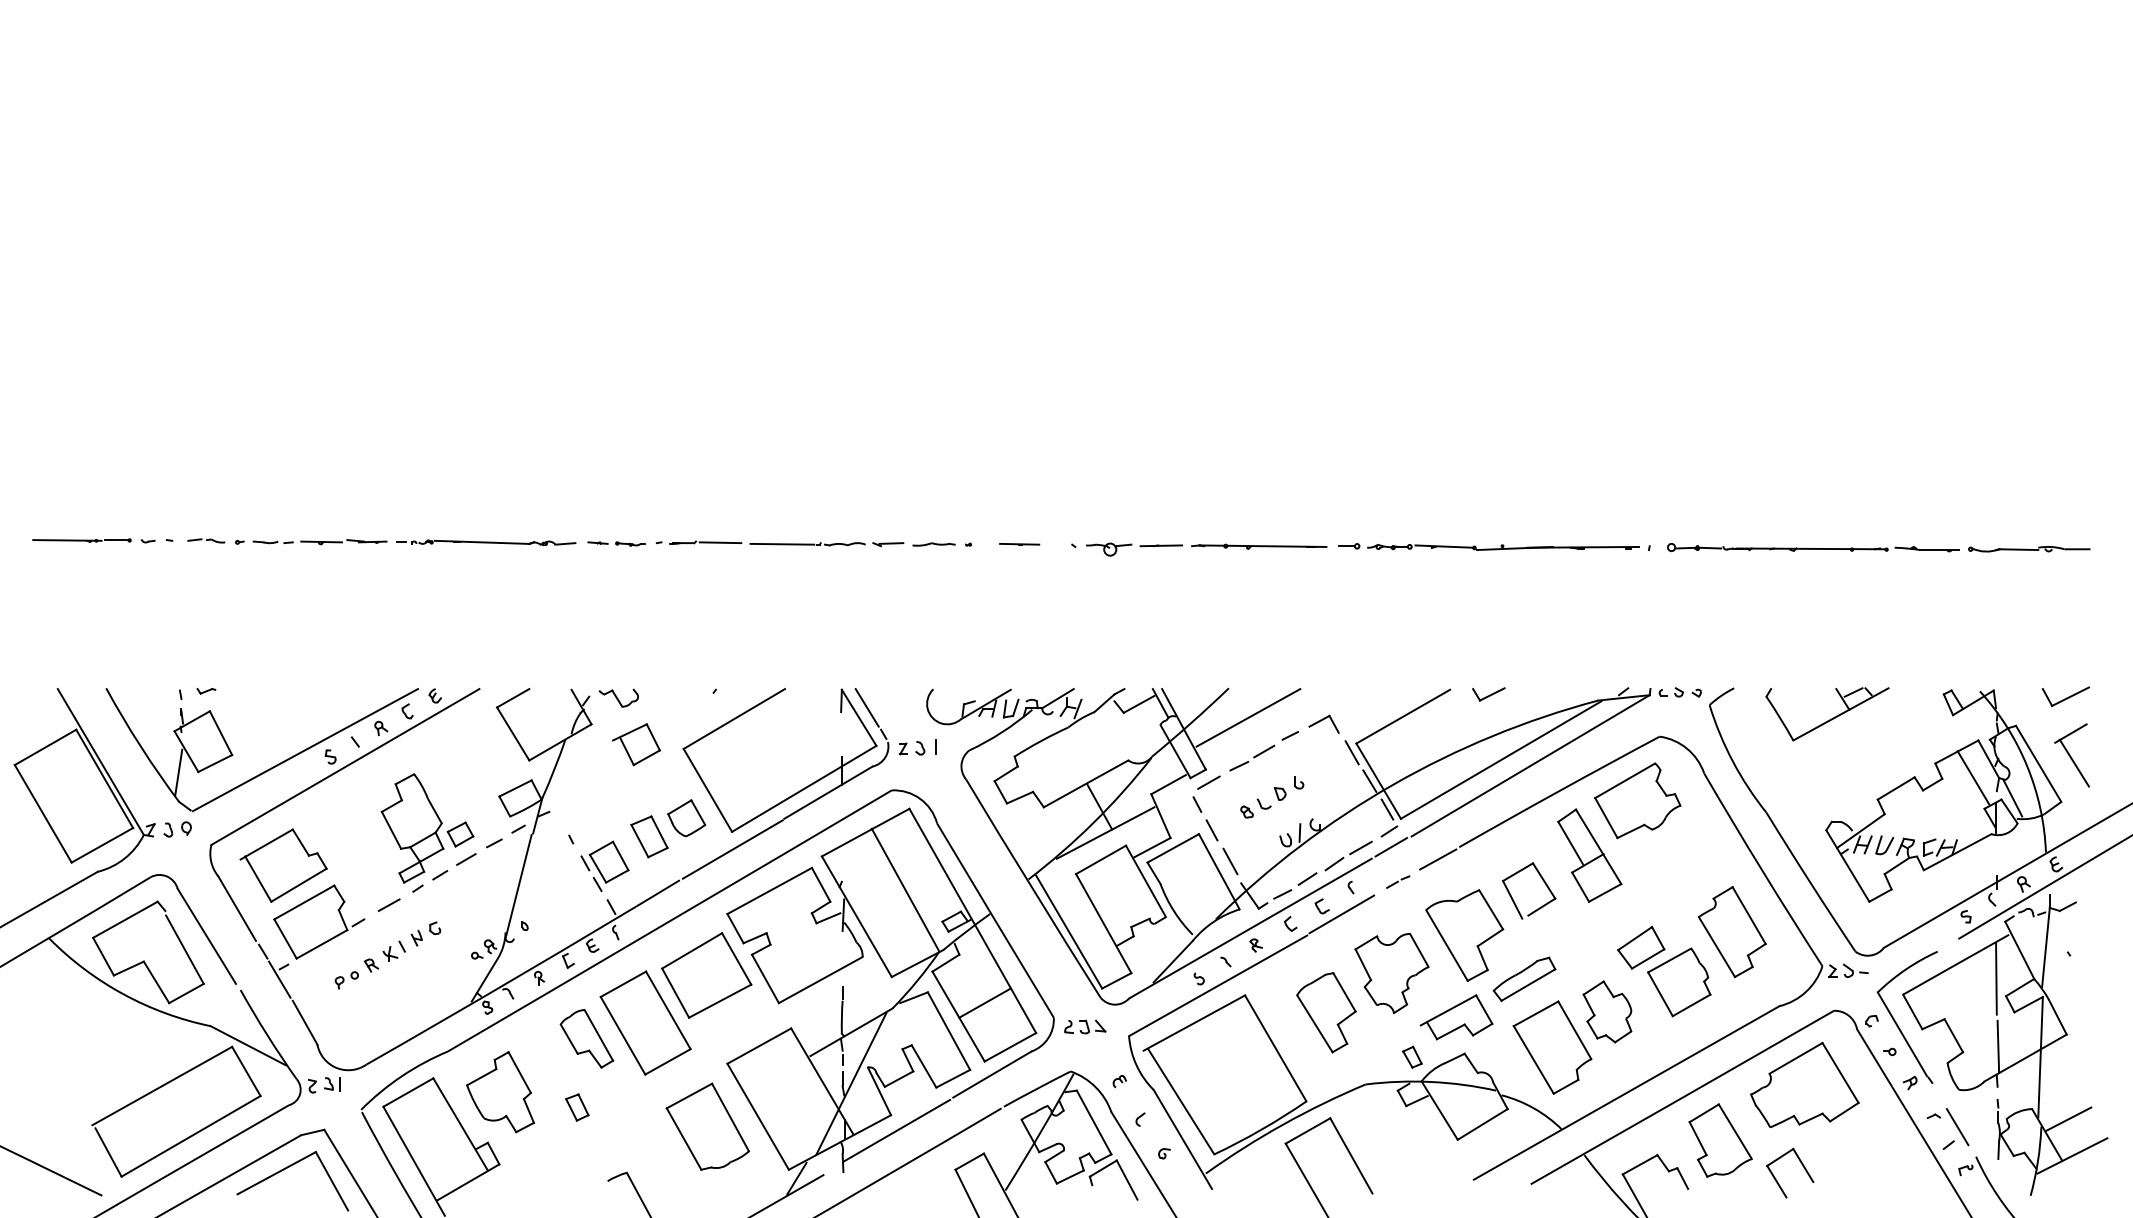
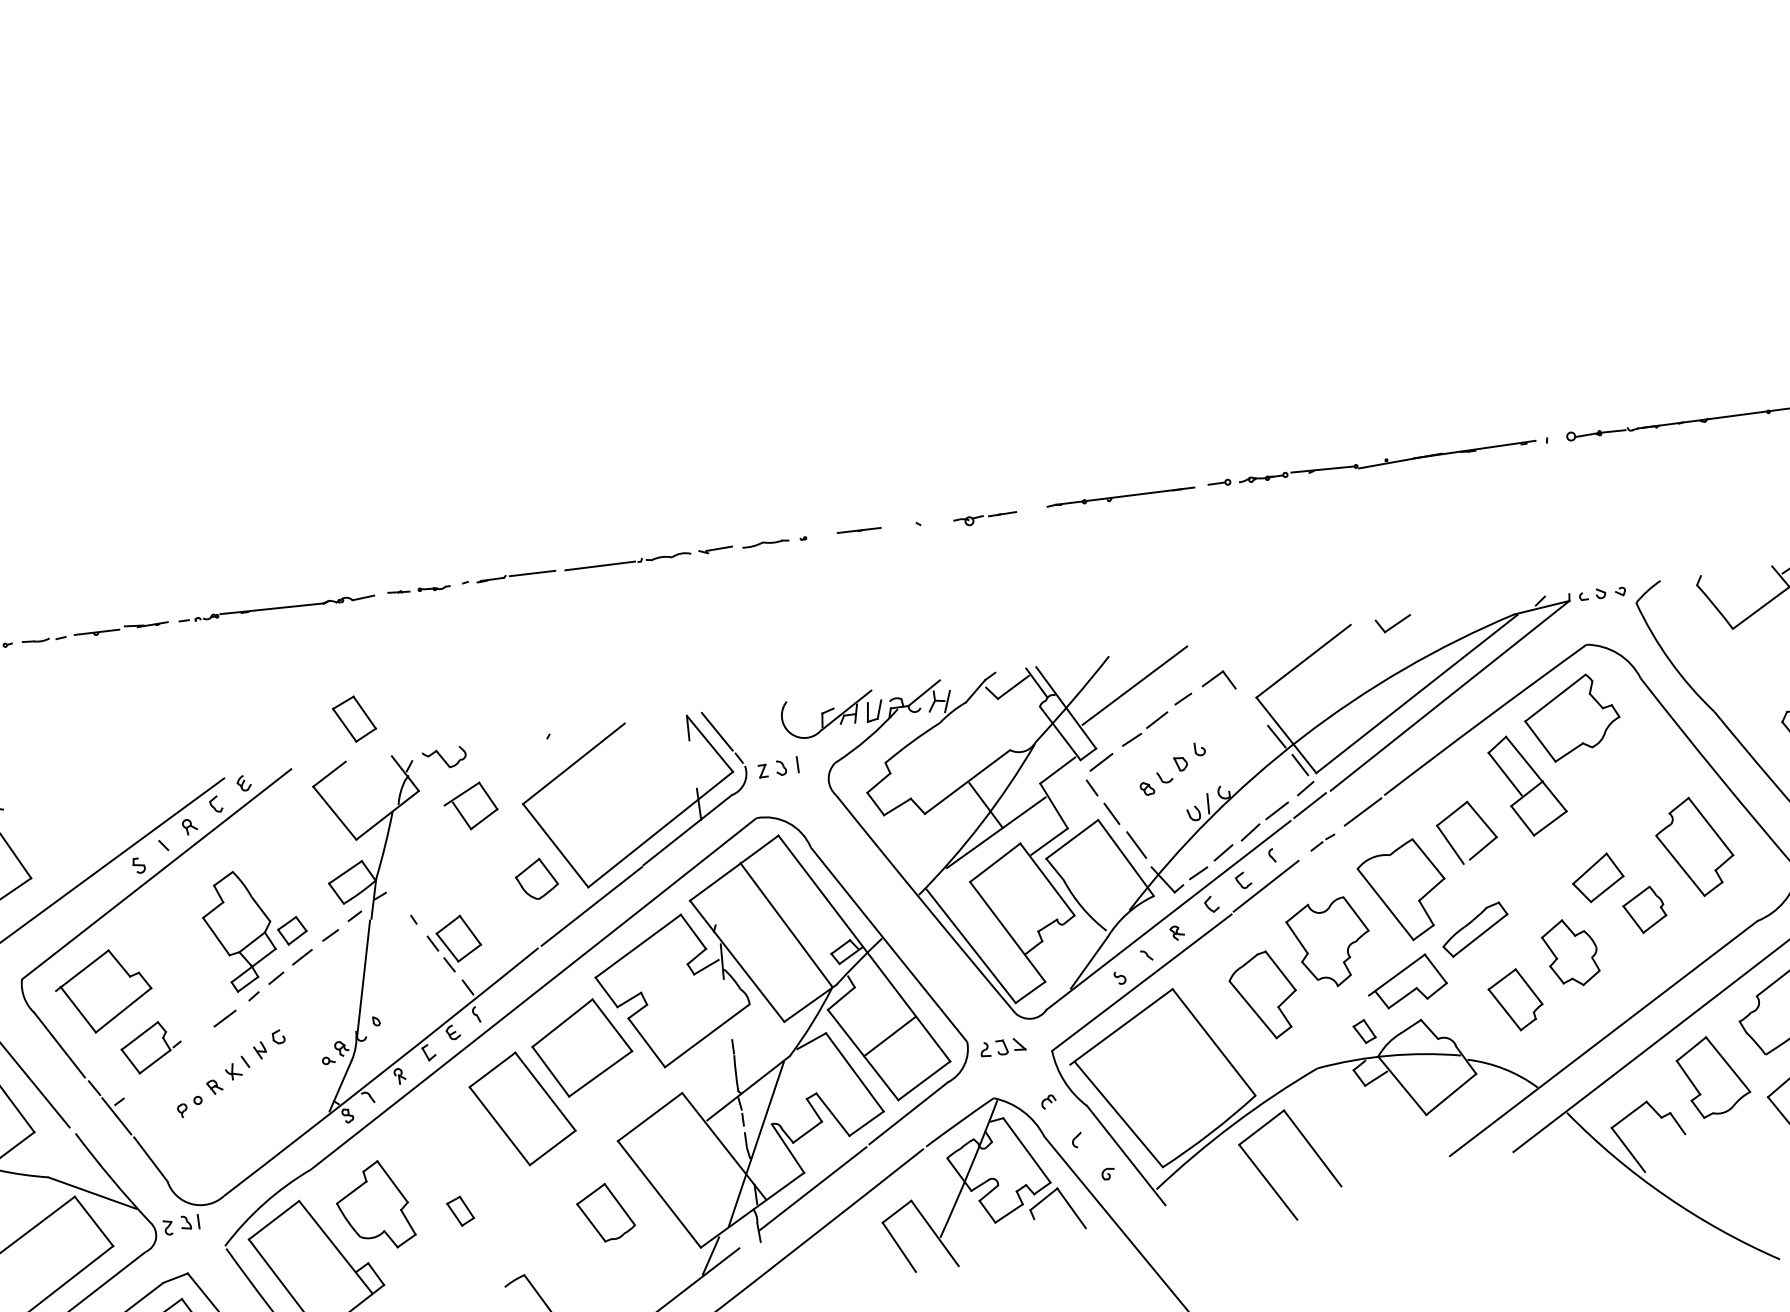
part: (1134, 549) -> (985, 518), size x0.6
line: (1351, 752) -> (1252, 708), removed
part: (649, 836) -> (354, 718), moved
part: (319, 921) -> (151, 1046), size x0.6
part: (1679, 982) -> (1644, 910), size x0.6
part: (586, 1038) -> (460, 1134), removed
part: (1552, 1047) -> (1515, 1000), size x0.6
part: (707, 1126) -> (605, 1212), size x0.6

